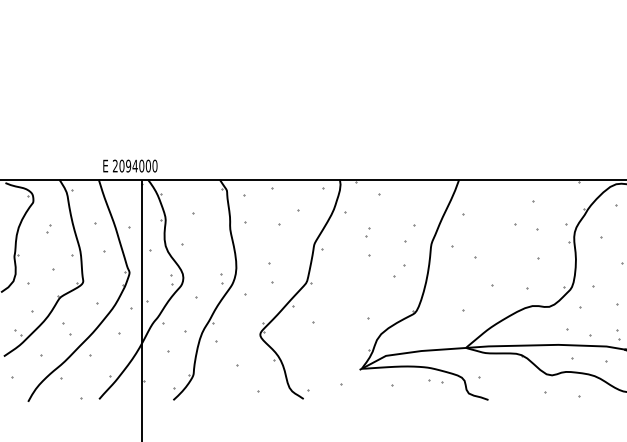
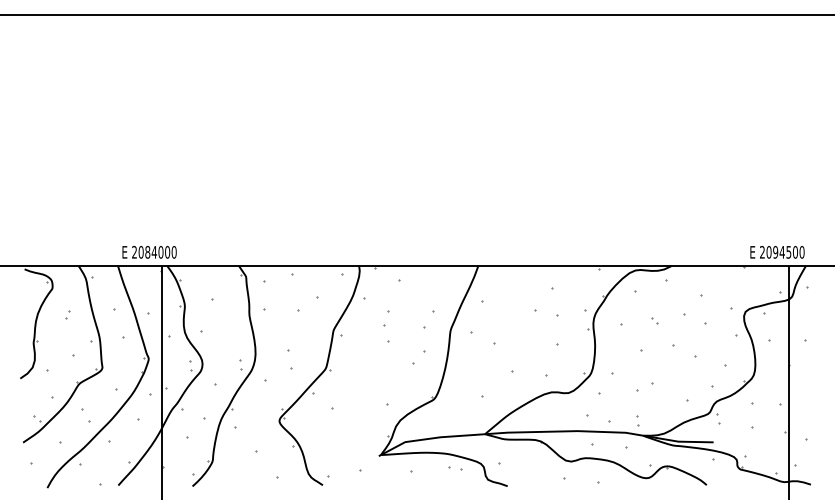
text: (128, 166) -> (147, 252), 2094000 -> 2084000
part: (367, 232) -> (386, 318), size x1.6

